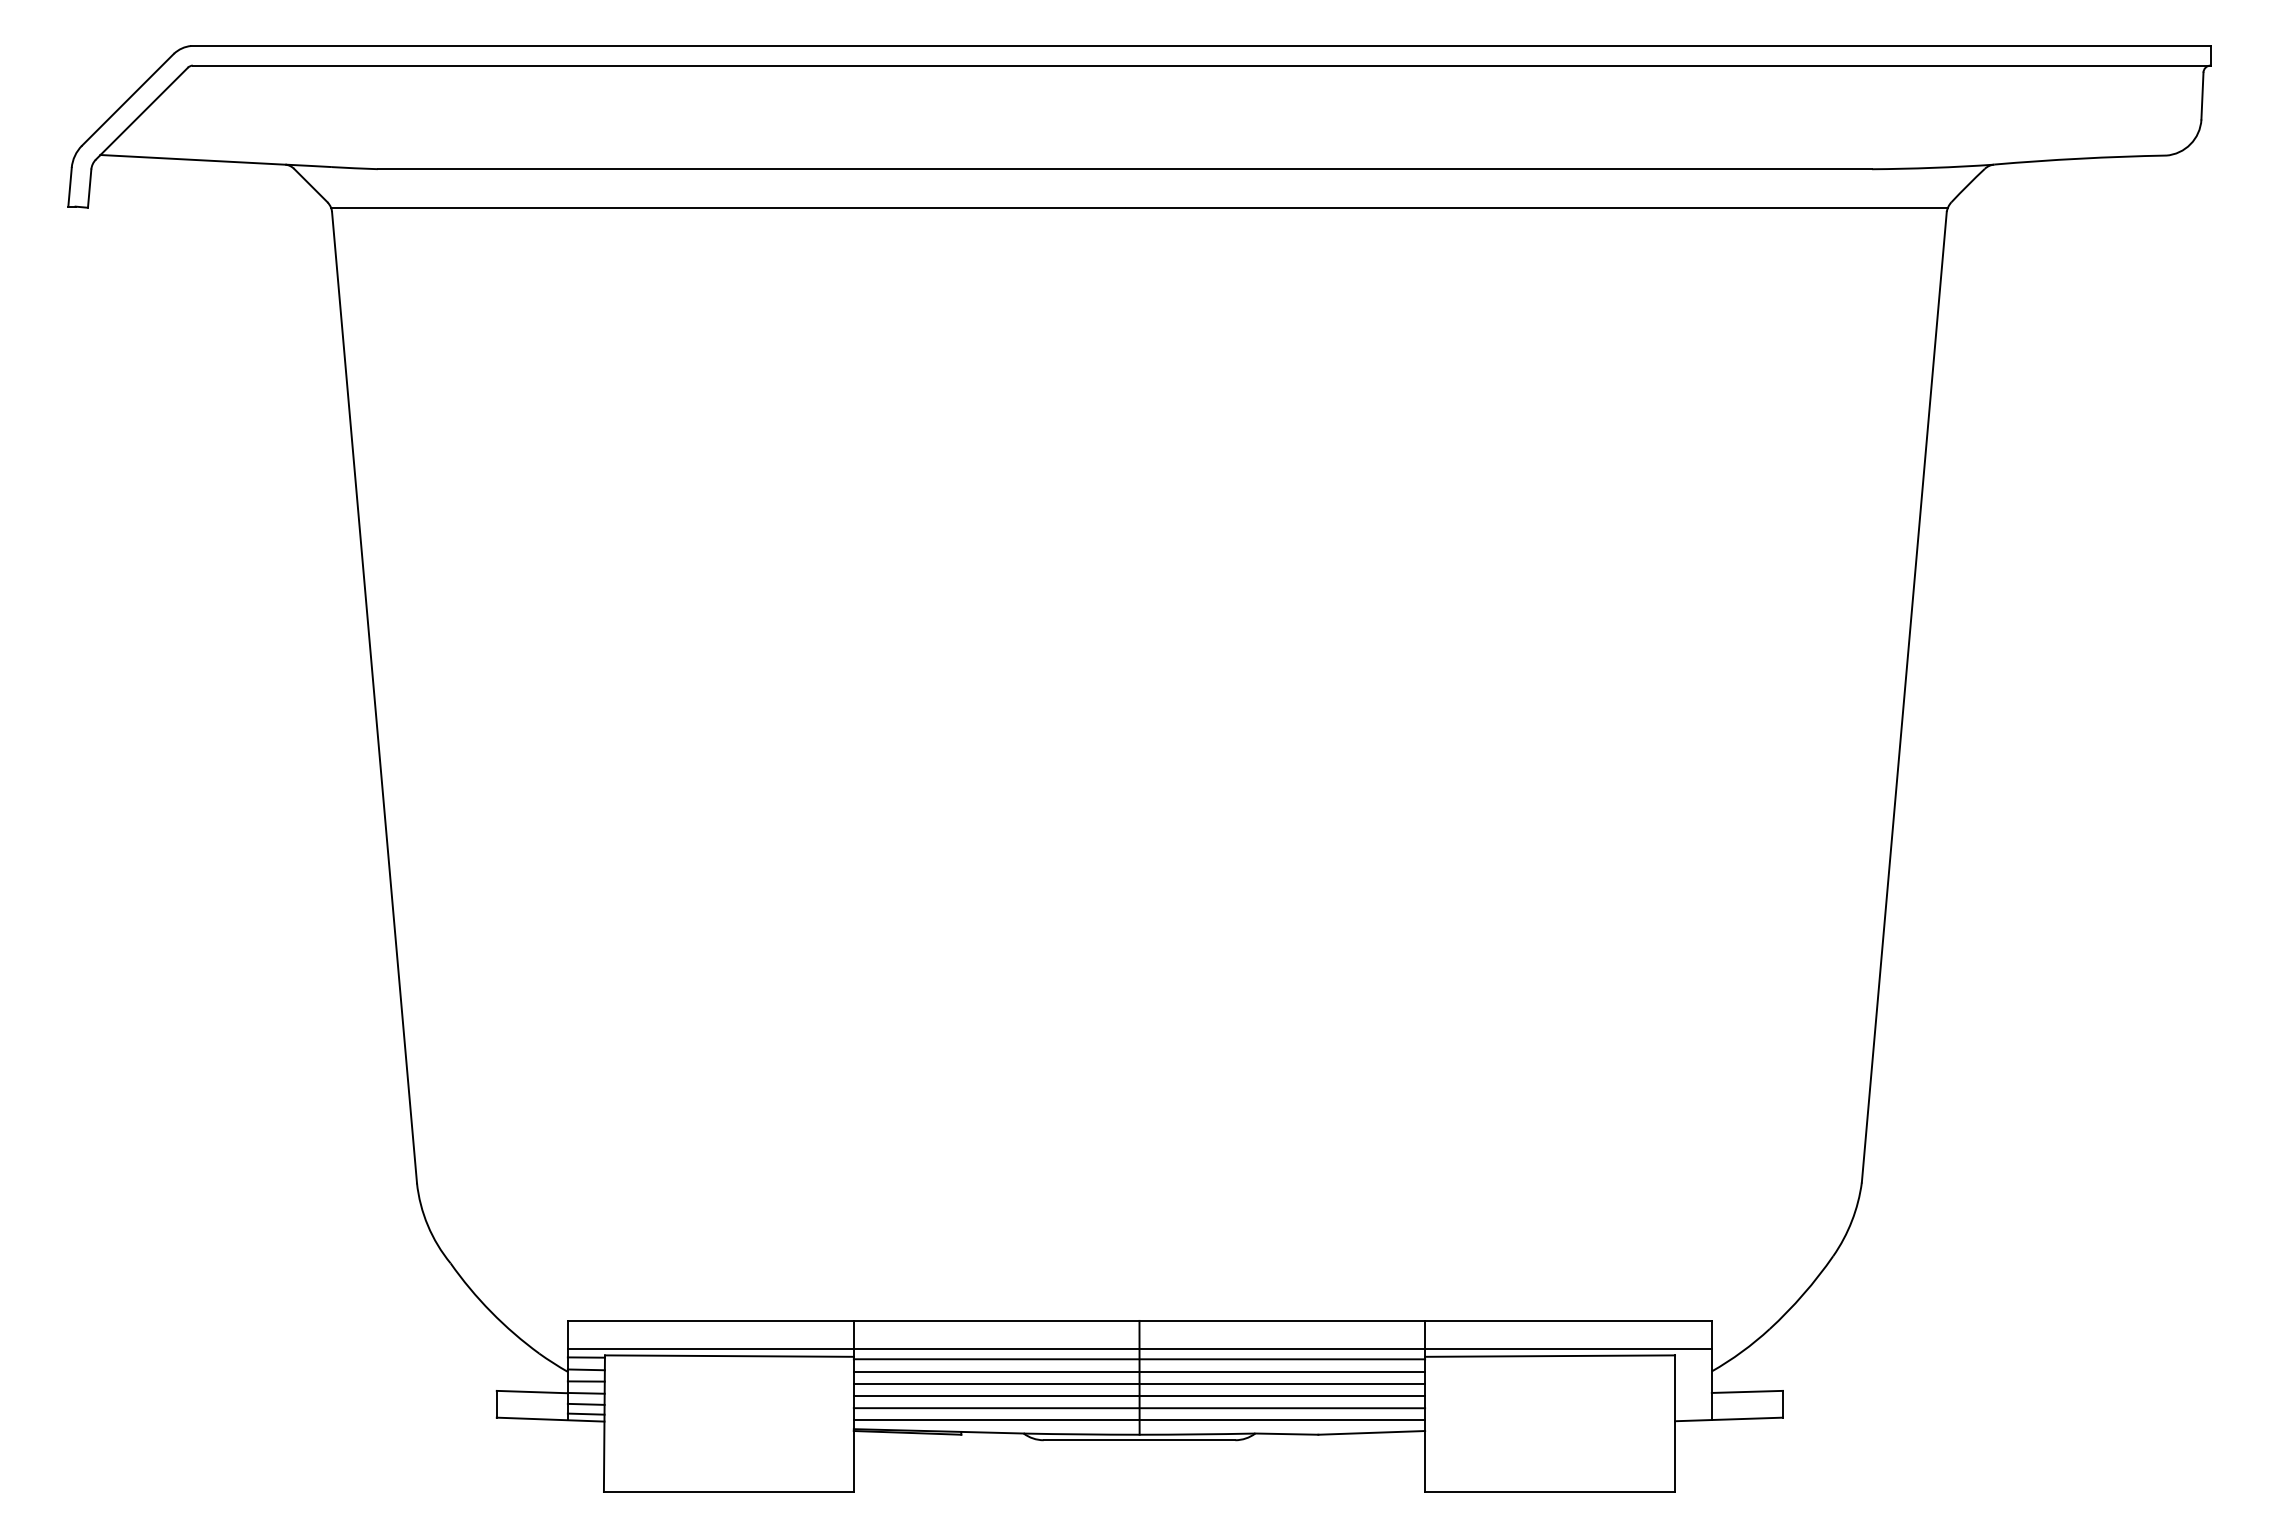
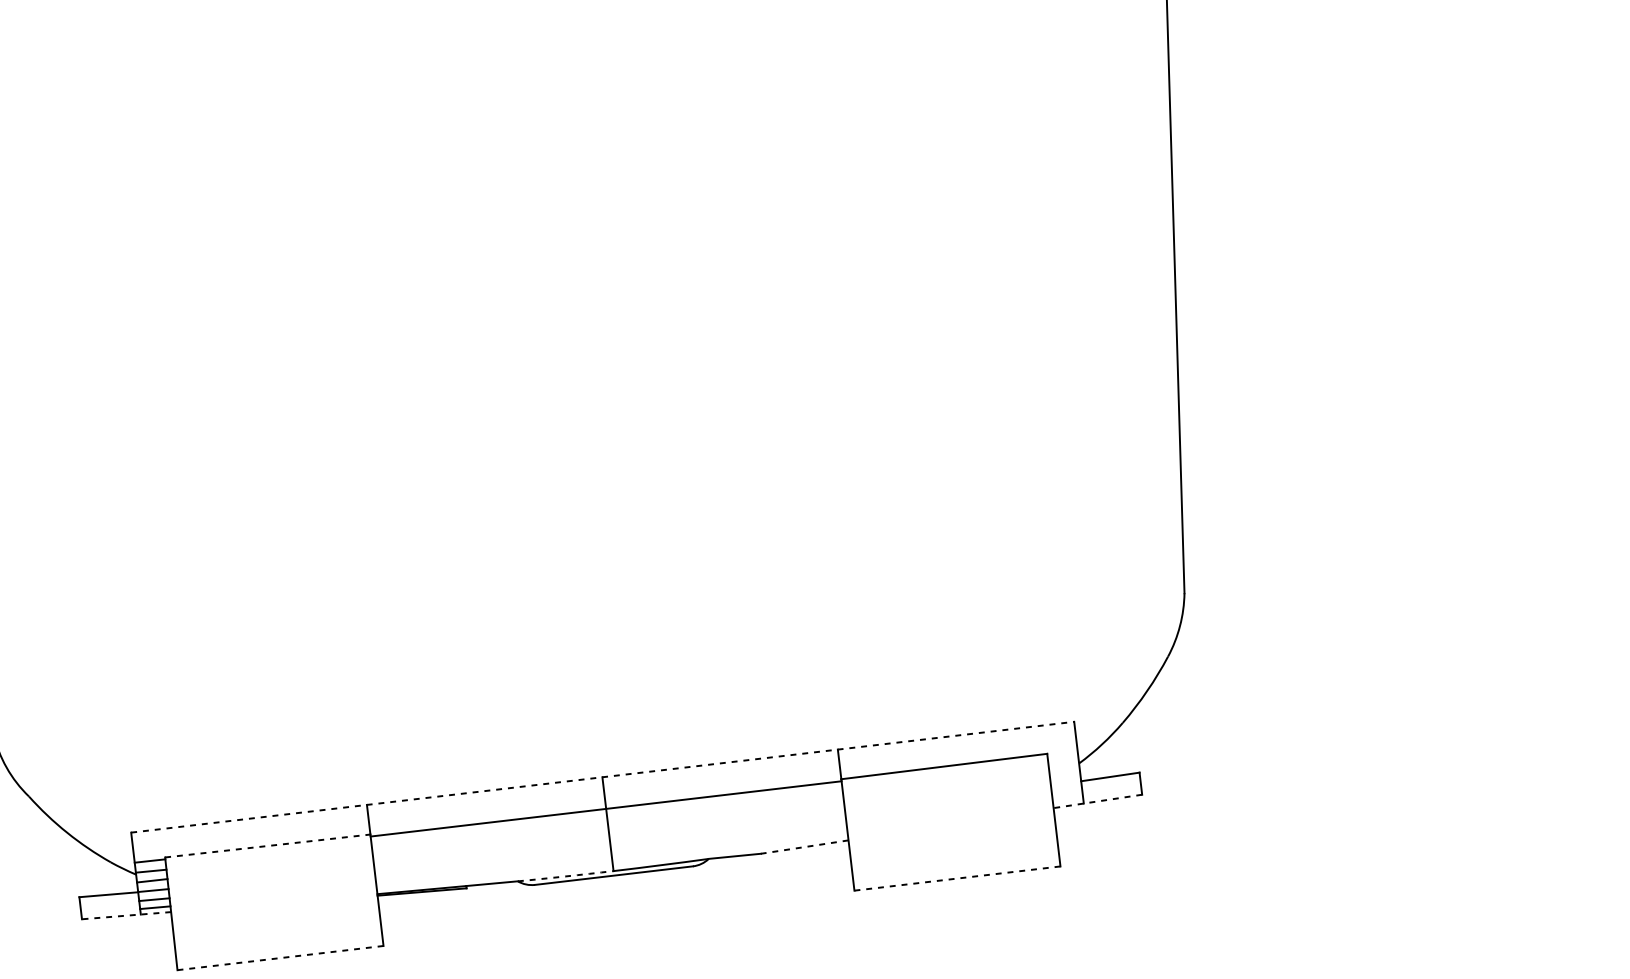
line: (1139, 1320) -> (602, 776), solid -> dashed
line: (1139, 1349) -> (605, 800), removed
line: (729, 1356) -> (267, 846), solid -> dashed
line: (1139, 1371) -> (607, 818), removed
line: (1139, 1383) -> (608, 828), removed
line: (1139, 1396) -> (609, 839), removed
line: (1139, 1408) -> (610, 849), removed
line: (550, 1419) -> (126, 915), solid -> dashed
line: (1139, 1419) -> (611, 858), removed
line: (1728, 1419) -> (1097, 801), solid -> dashed
line: (1371, 1432) -> (804, 846), solid -> dashed
arc: (1081, 1434) -> (565, 876), solid -> dashed
line: (728, 1492) -> (280, 958), solid -> dashed
line: (1550, 1492) -> (957, 878), solid -> dashed

